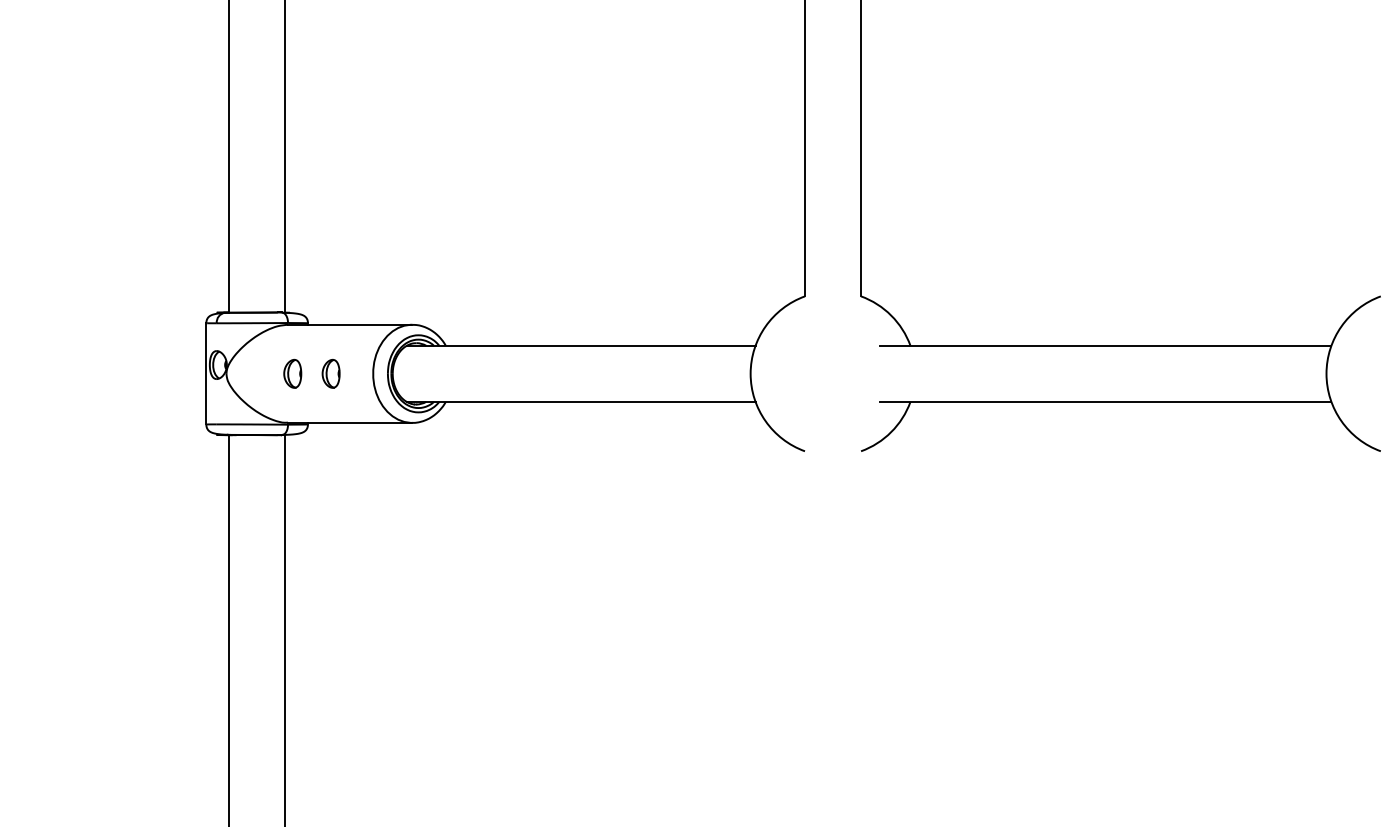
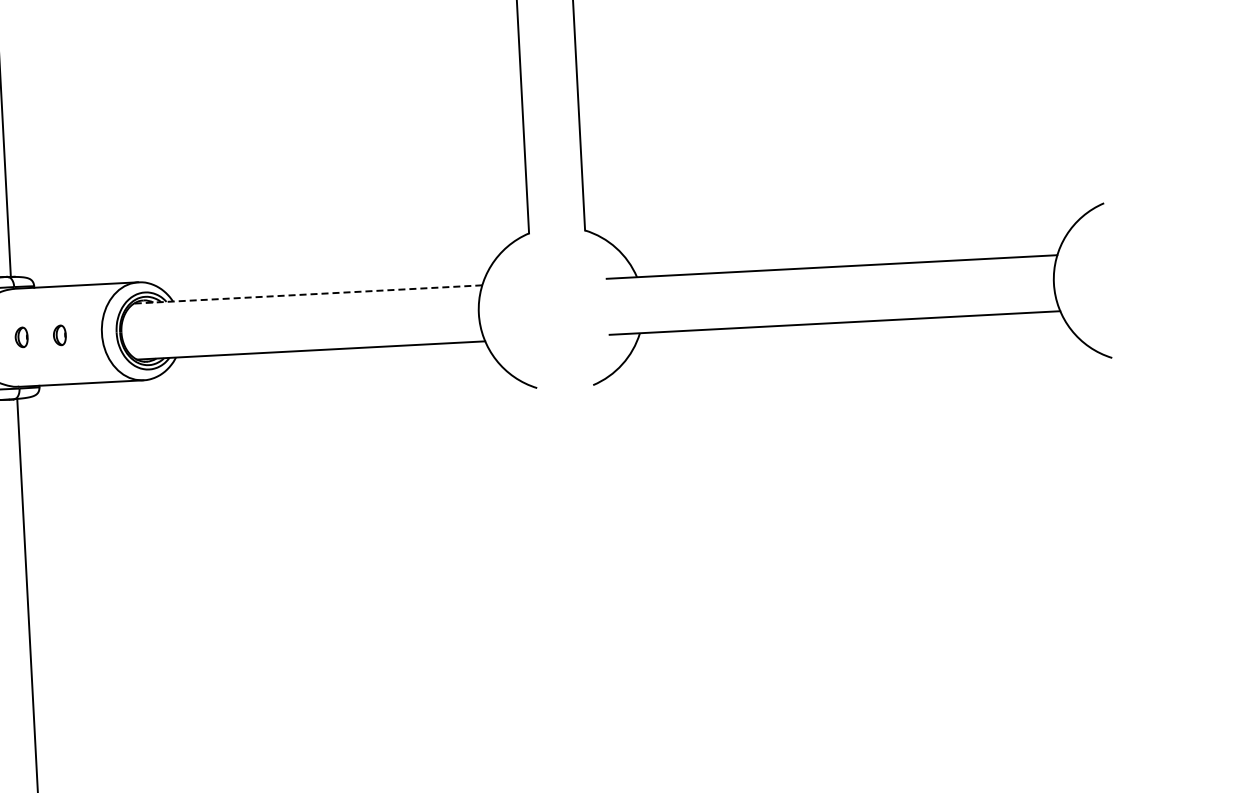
line: (580, 345) -> (307, 294), solid -> dashed
part: (292, 373) -> (21, 337), size x0.7
part: (330, 373) -> (59, 335), size x0.7

